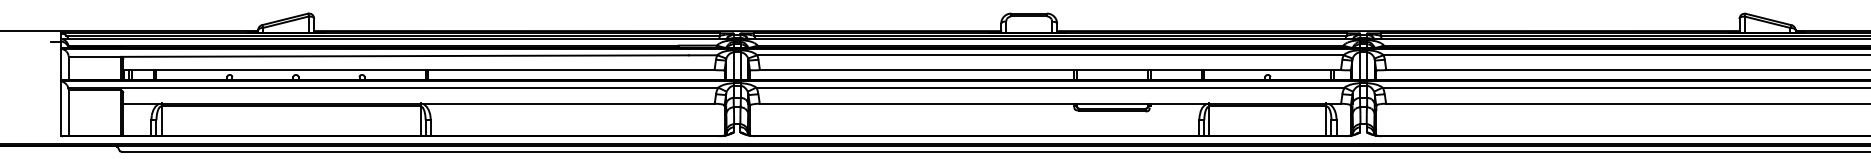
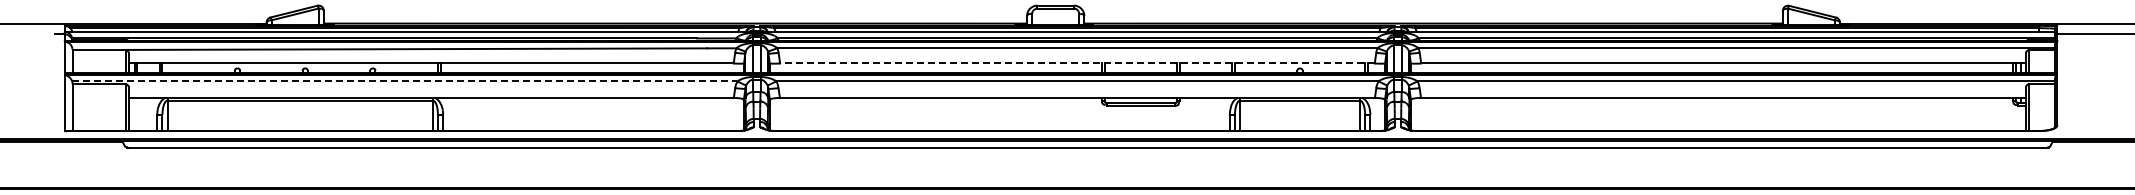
line: (1049, 70) -> (1076, 63), solid -> dashed
line: (392, 87) -> (404, 81), solid -> dashed

